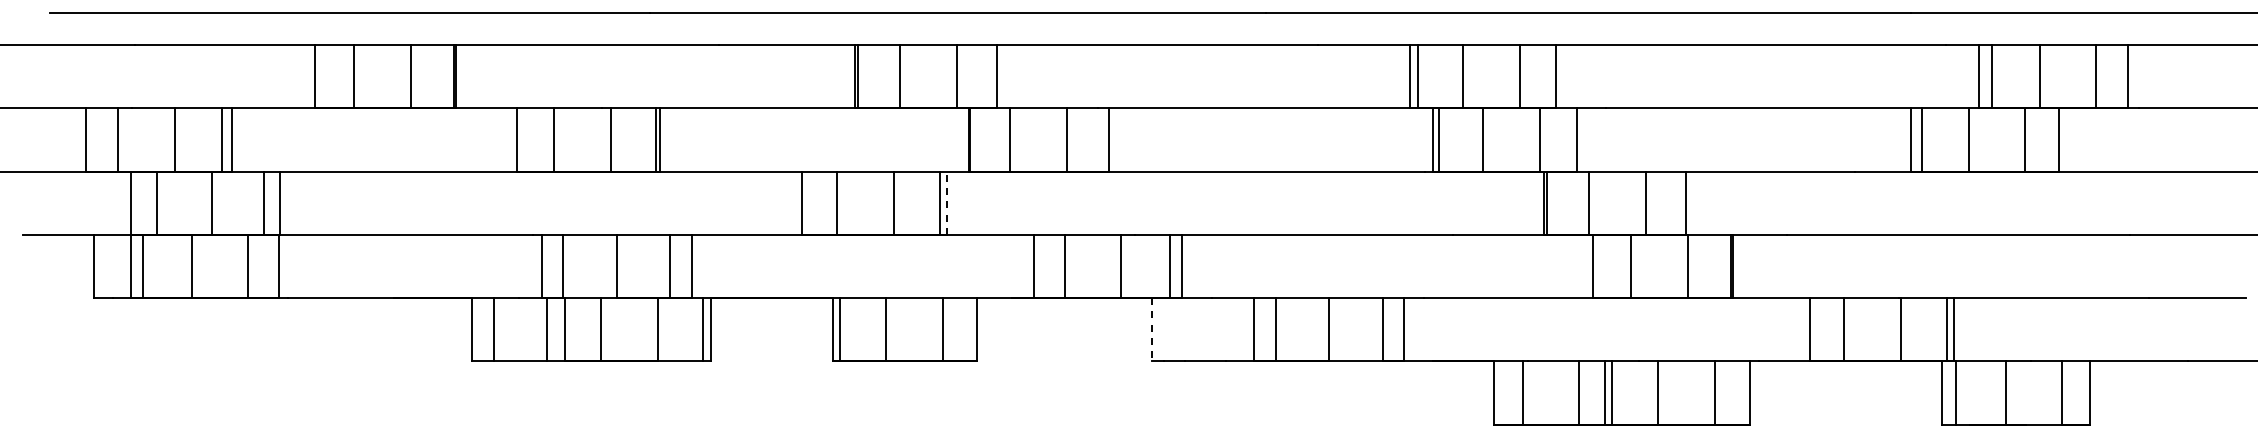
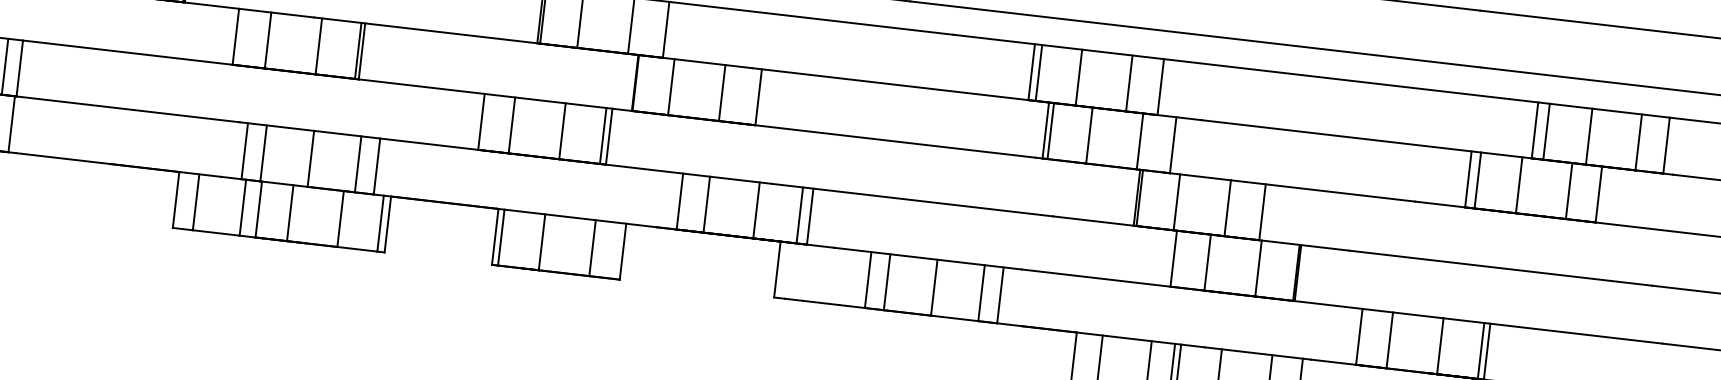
line: (946, 203) -> (608, 136), dashed -> solid
line: (1151, 329) -> (777, 269), dashed -> solid

